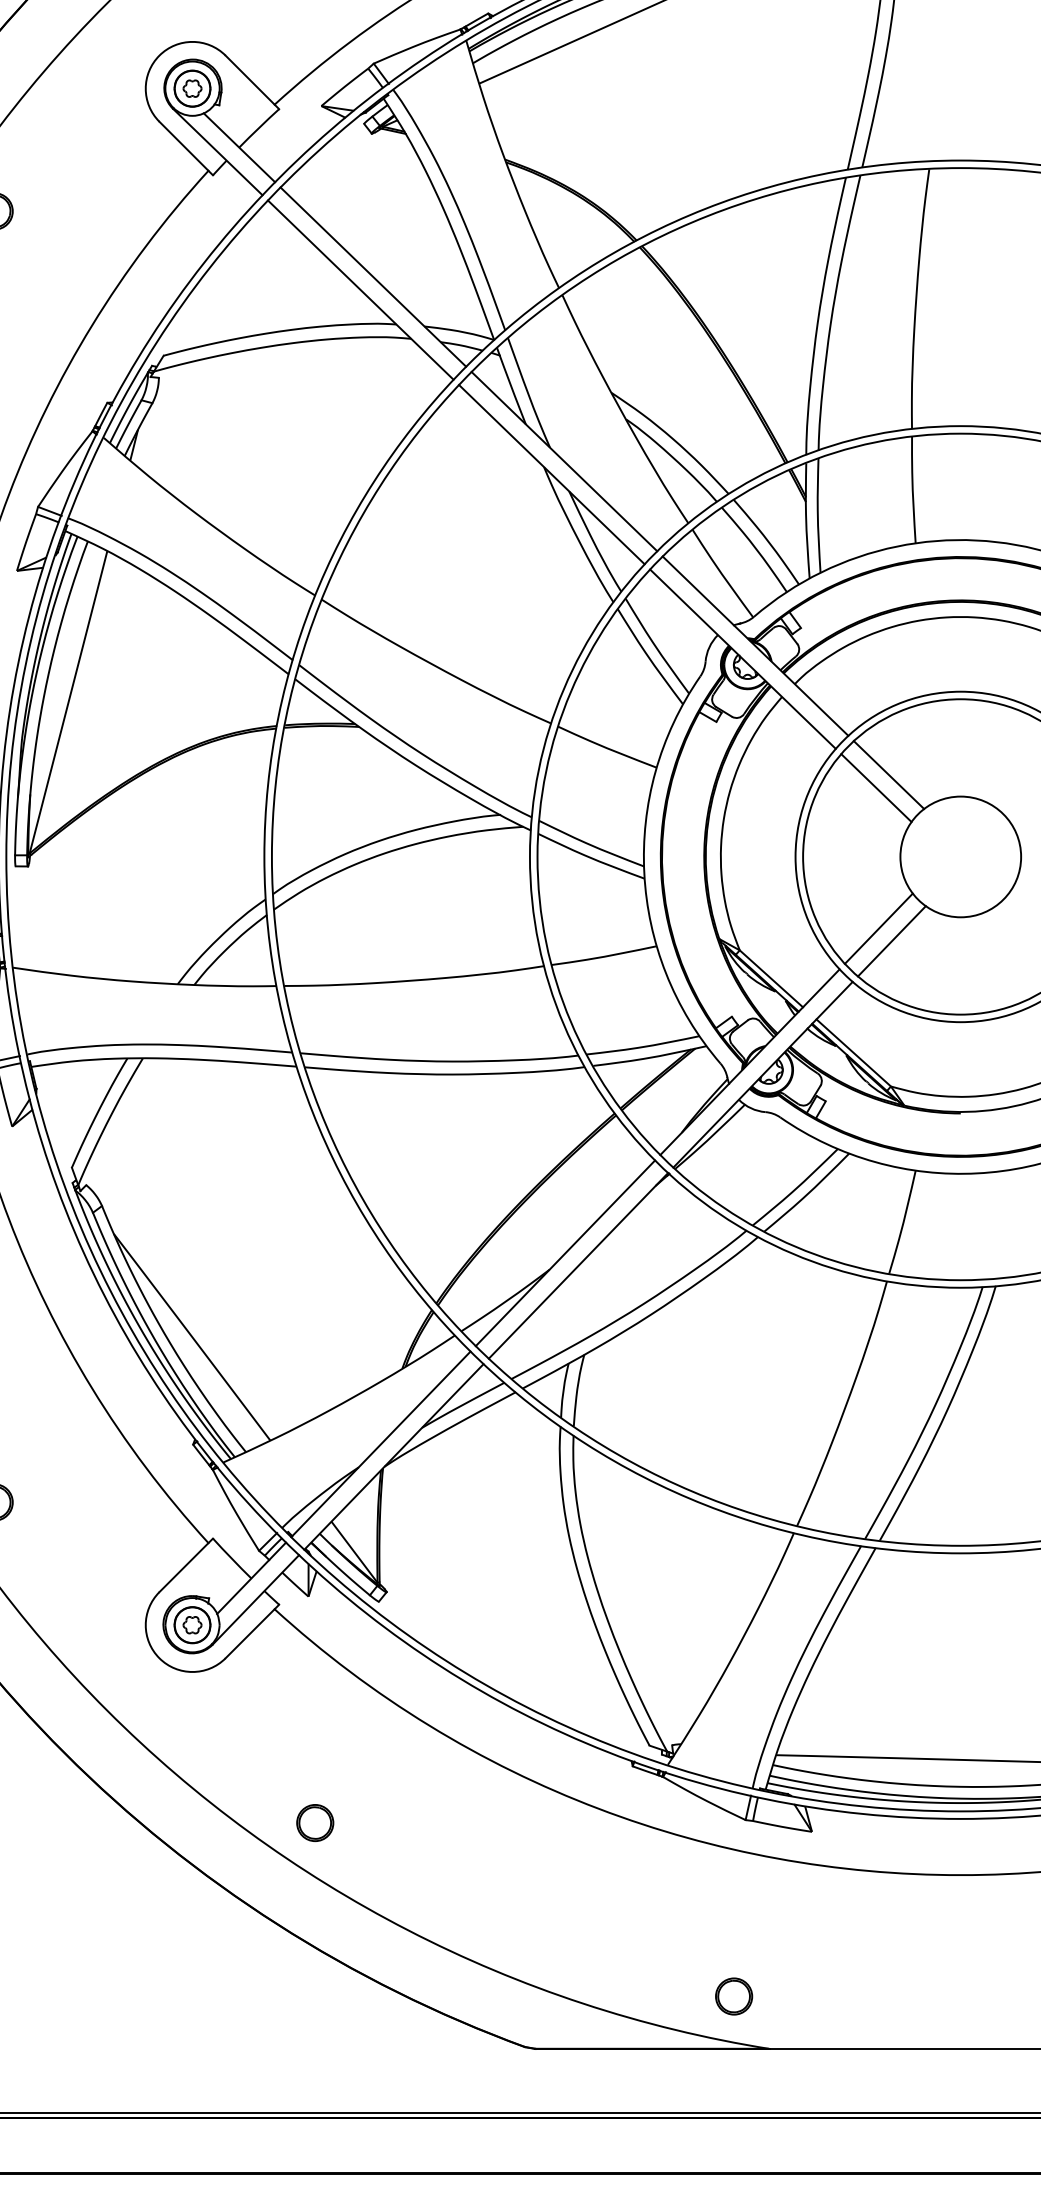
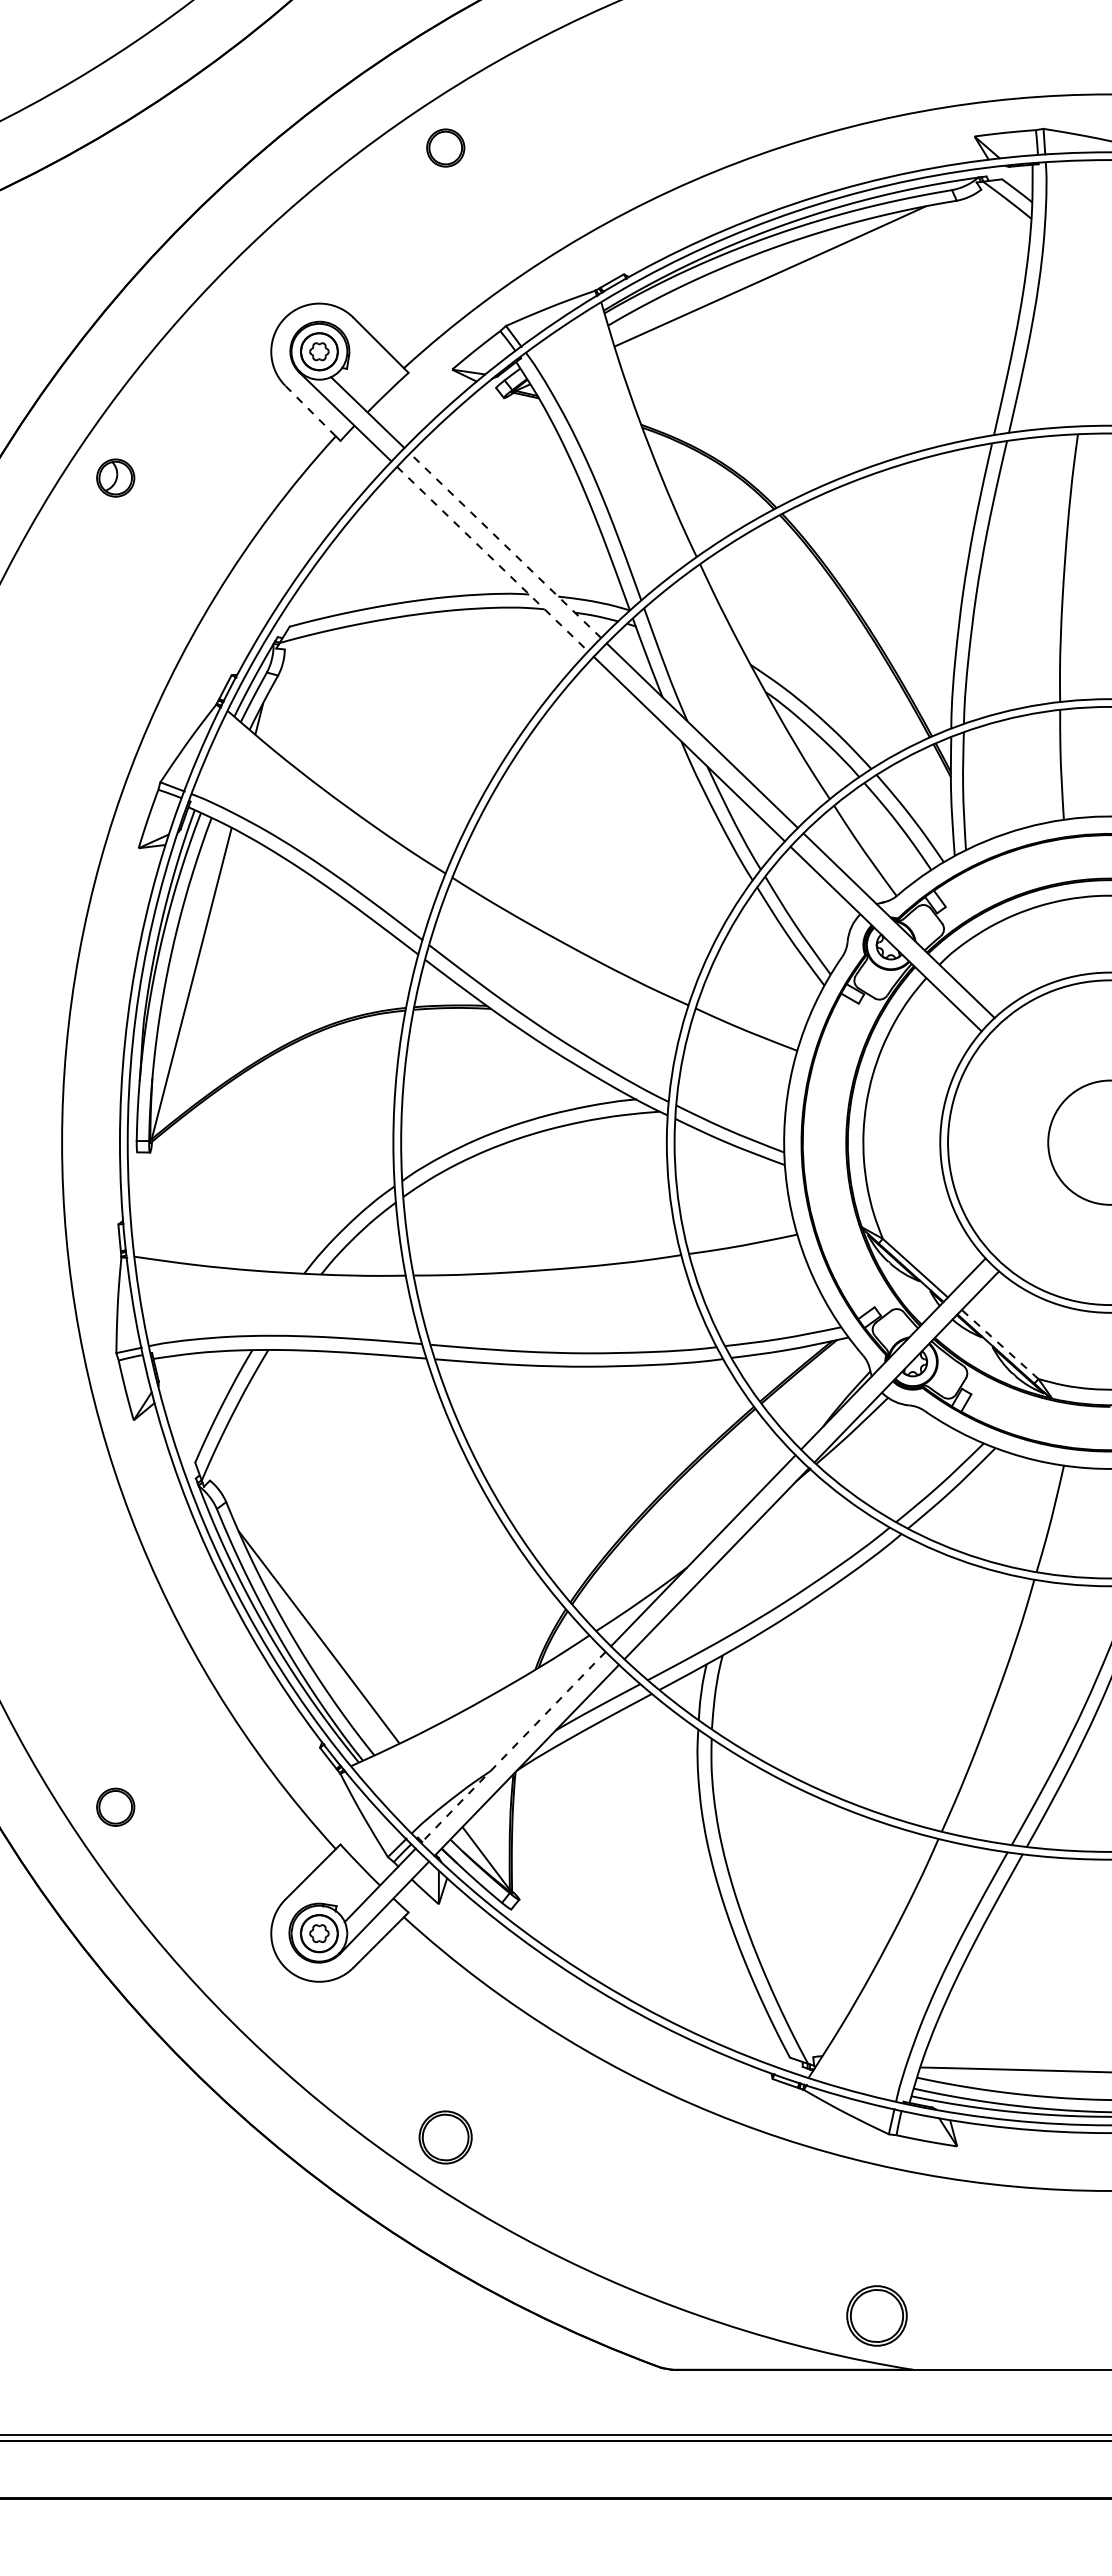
line: (183, 146) -> (310, 411), solid -> dashed
line: (373, 276) -> (505, 545), solid -> dashed
line: (360, 290) -> (492, 559), solid -> dashed
line: (889, 775) -> (1036, 1058), removed
line: (876, 787) -> (1023, 1071), removed
line: (878, 928) -> (1025, 1216), removed
line: (891, 941) -> (1039, 1229), removed
line: (854, 1052) -> (1000, 1344), solid -> dashed
line: (381, 1444) -> (513, 1747), solid -> dashed
part: (314, 1822) -> (445, 2136), size x1.4
part: (733, 1996) -> (876, 2315), size x1.6

